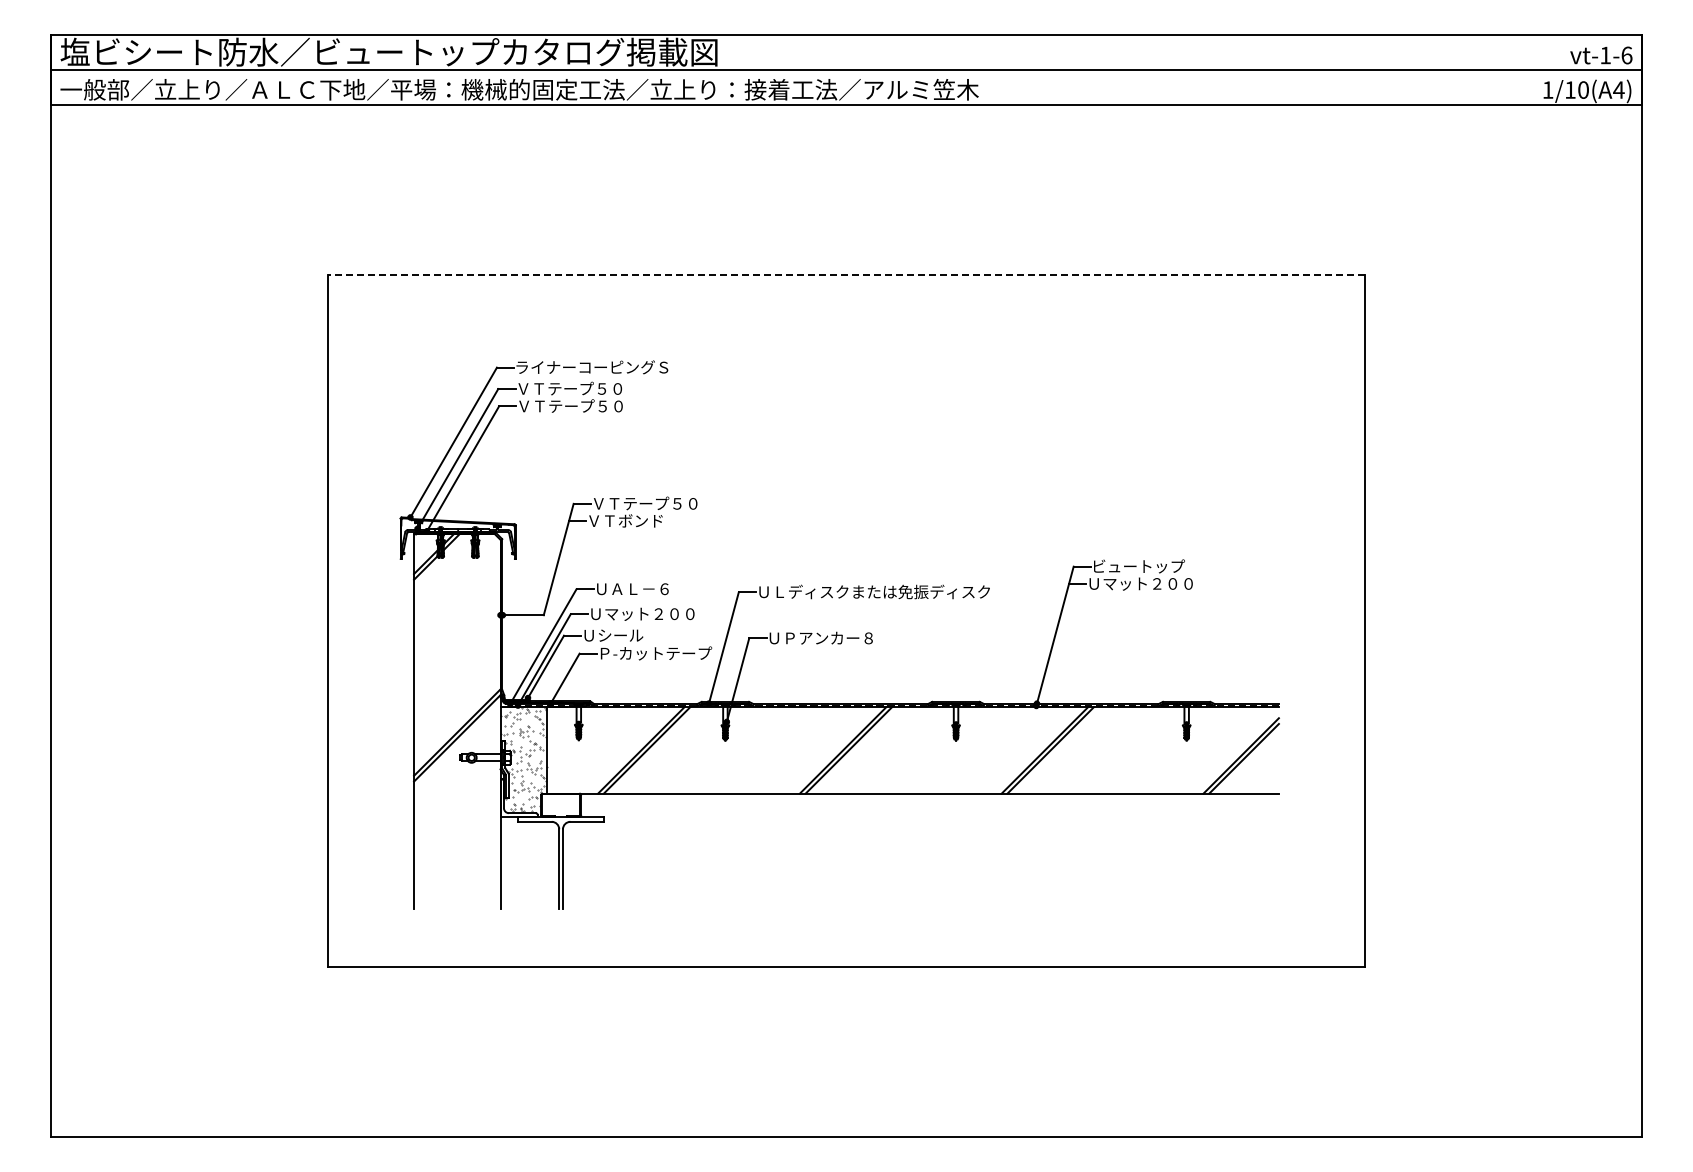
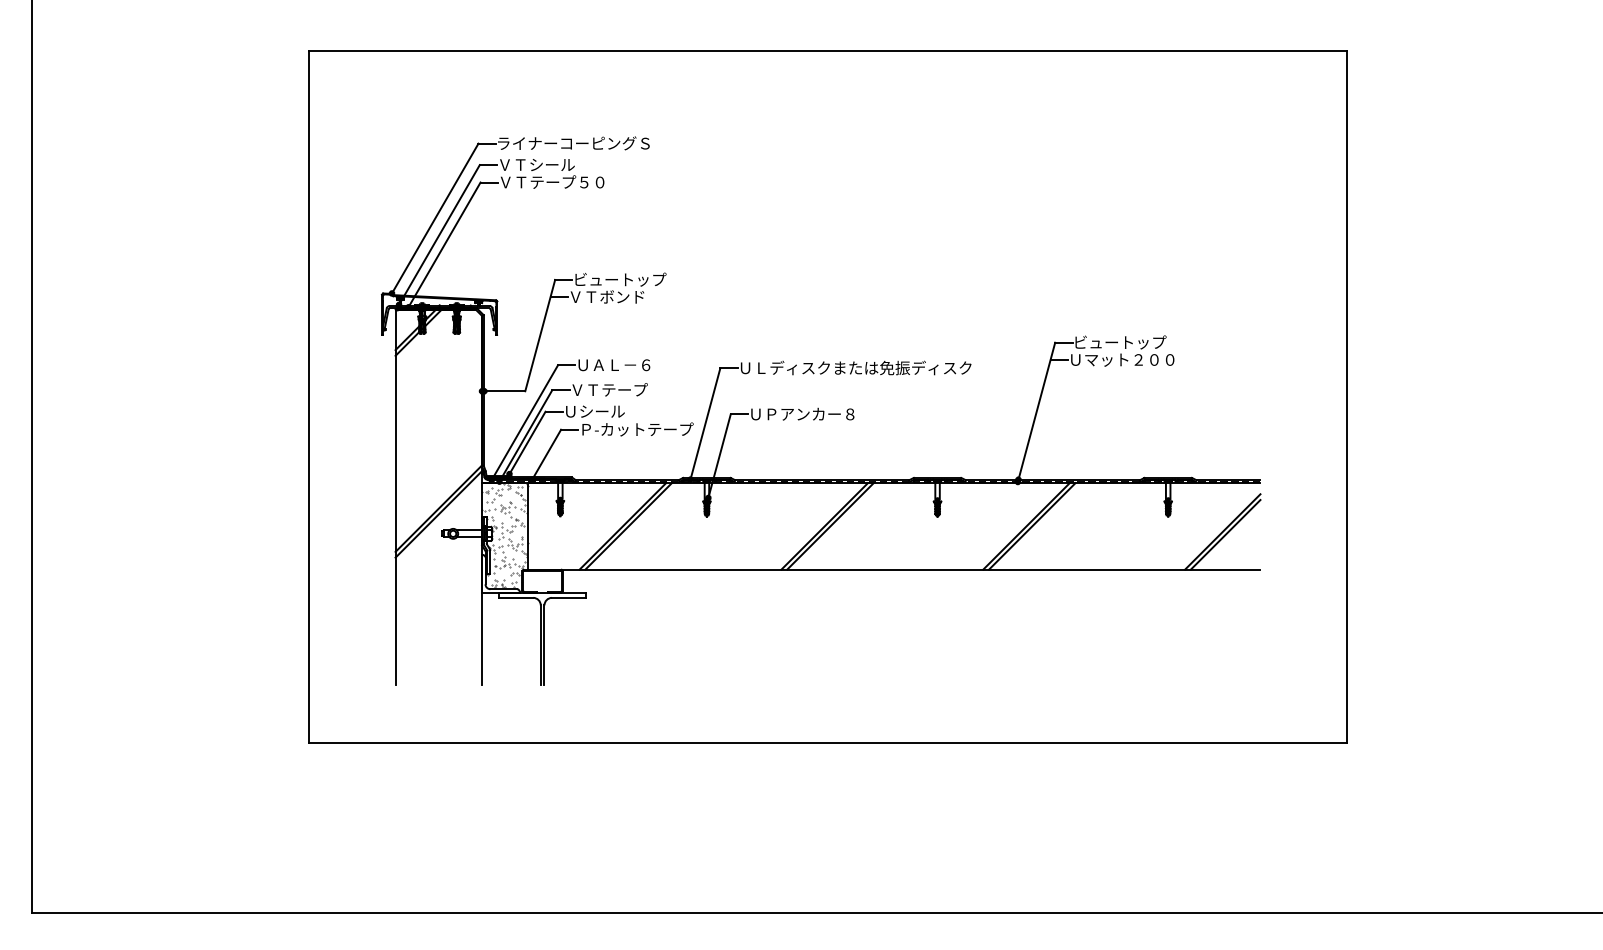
line: (846, 274) -> (828, 50), dashed -> solid
text: (585, 388) -> (567, 164), ＶＴテープ５０ -> ＶＴシール
text: (645, 503) -> (627, 279), ＶＴテープ５０ -> ビュートップ
text: (642, 613) -> (624, 389), Ｕマット２００ -> ＶＴテープ

